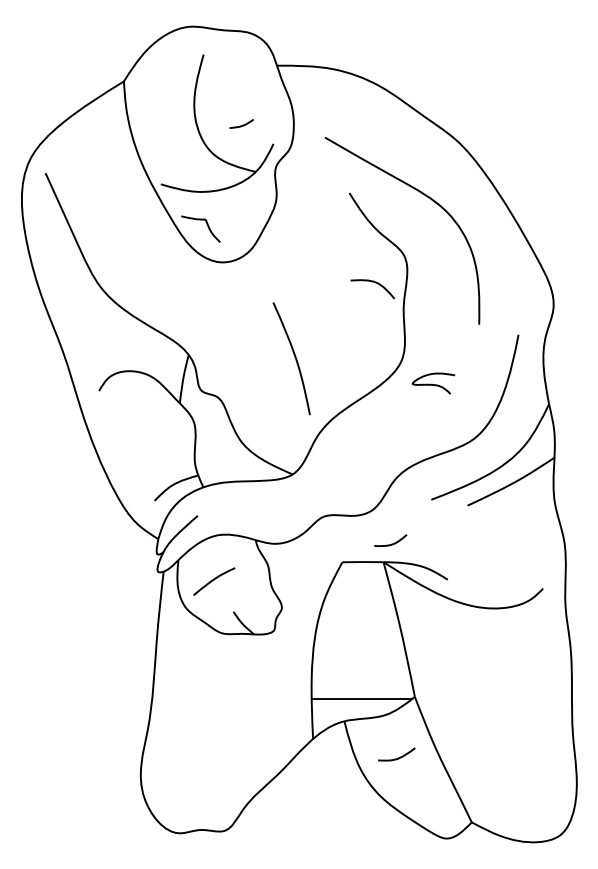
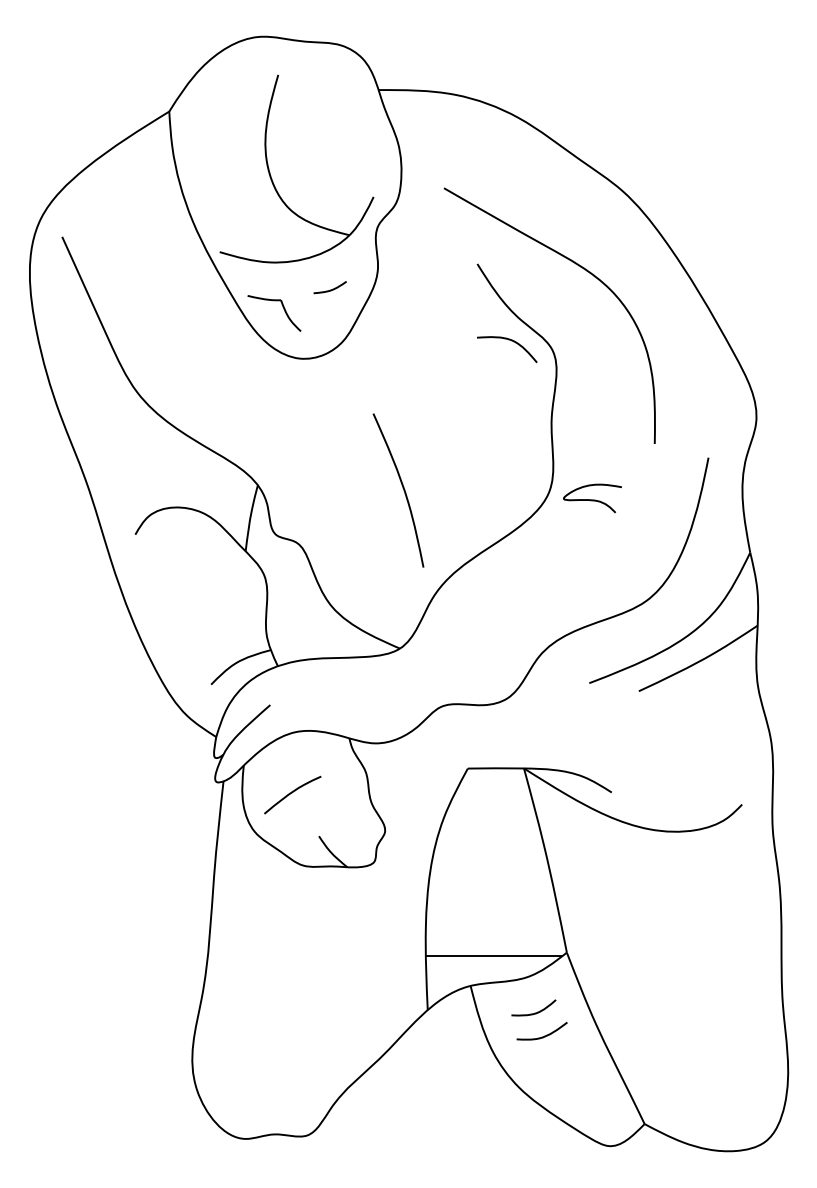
curve: (241, 125) -> (330, 289), moved
curve: (375, 283) -> (511, 341), moved
curve: (433, 384) -> (592, 499), moved
curve: (391, 543) -> (534, 1012), moved

